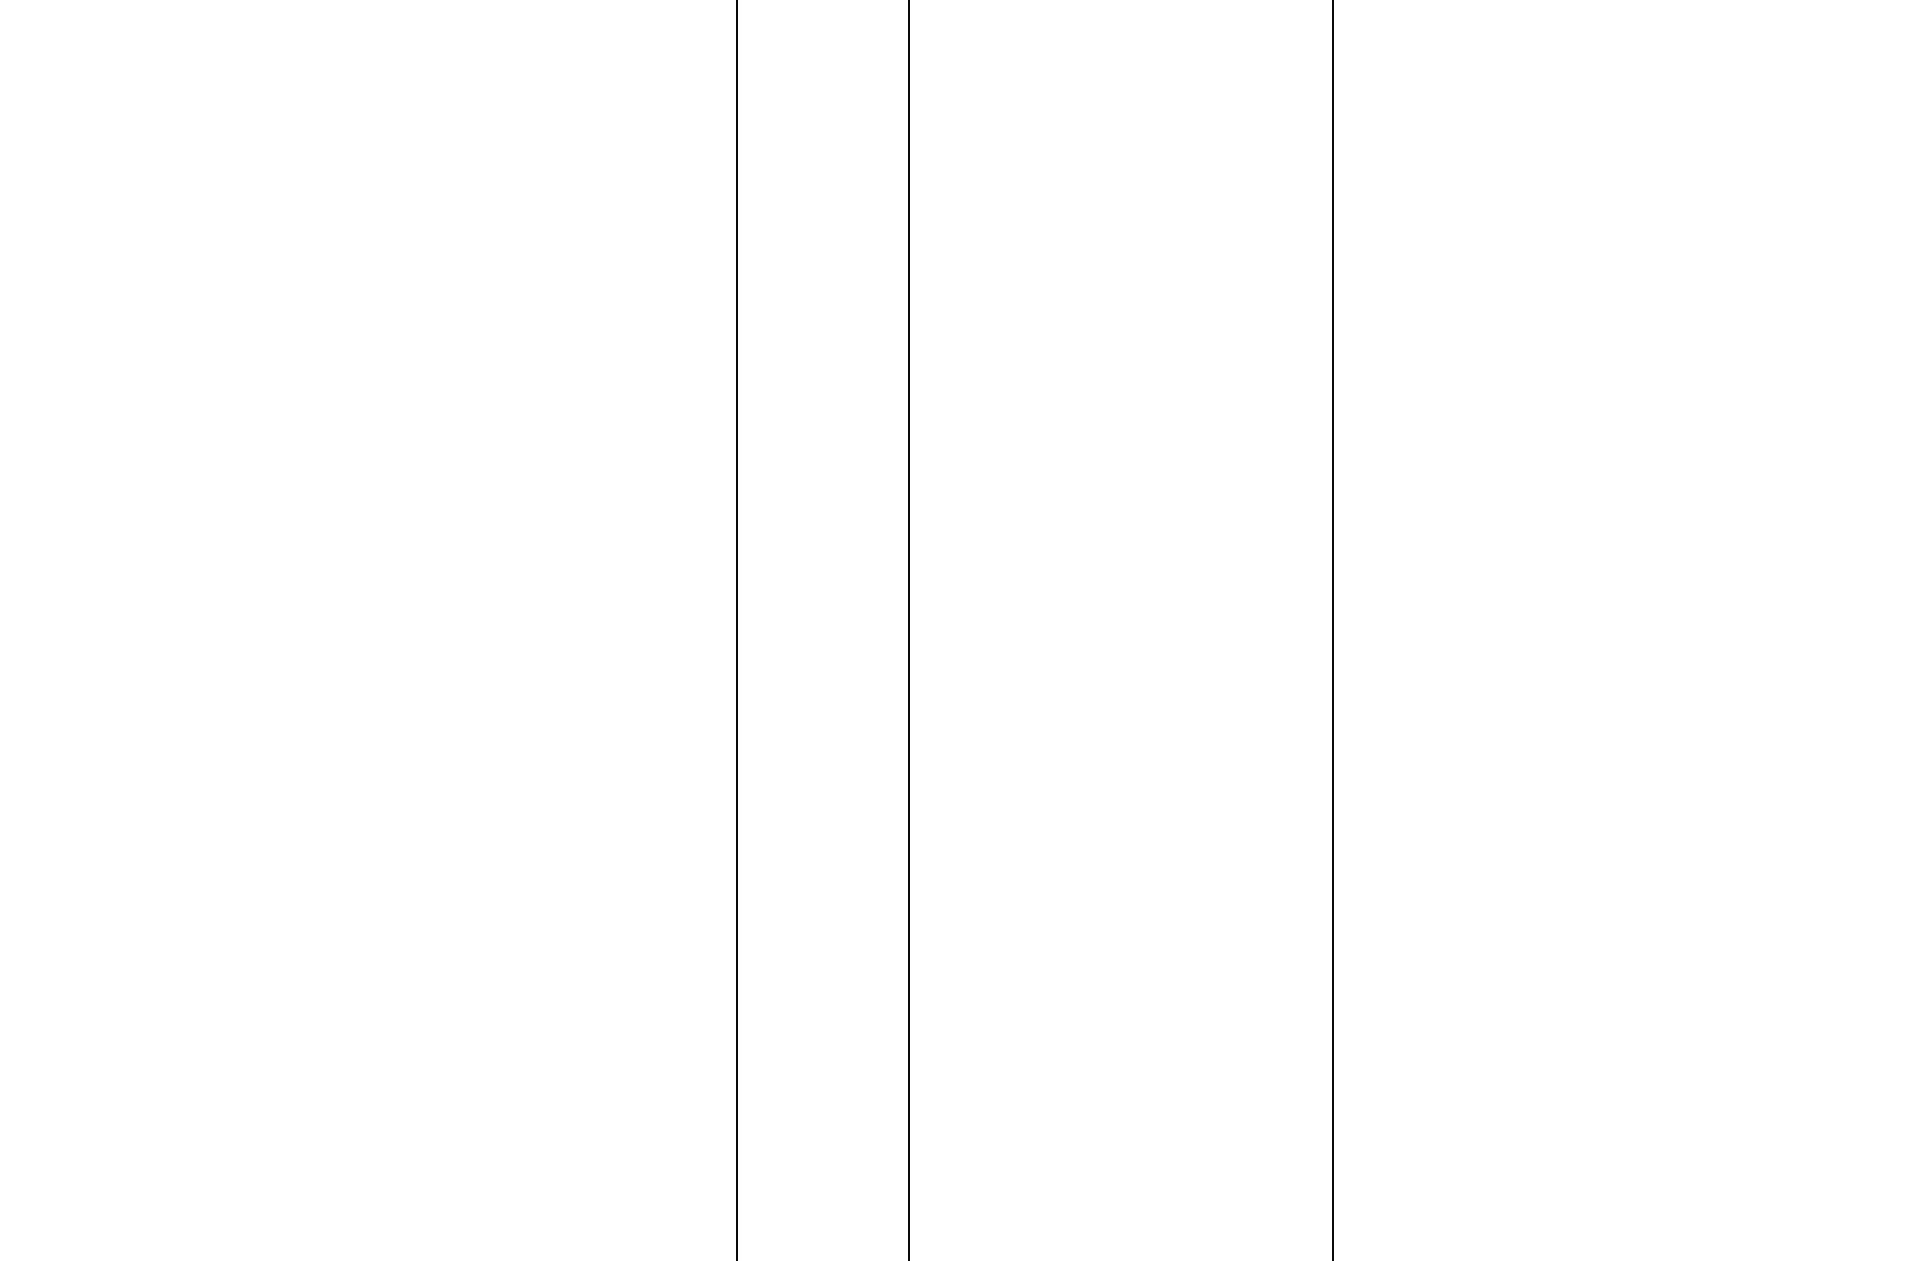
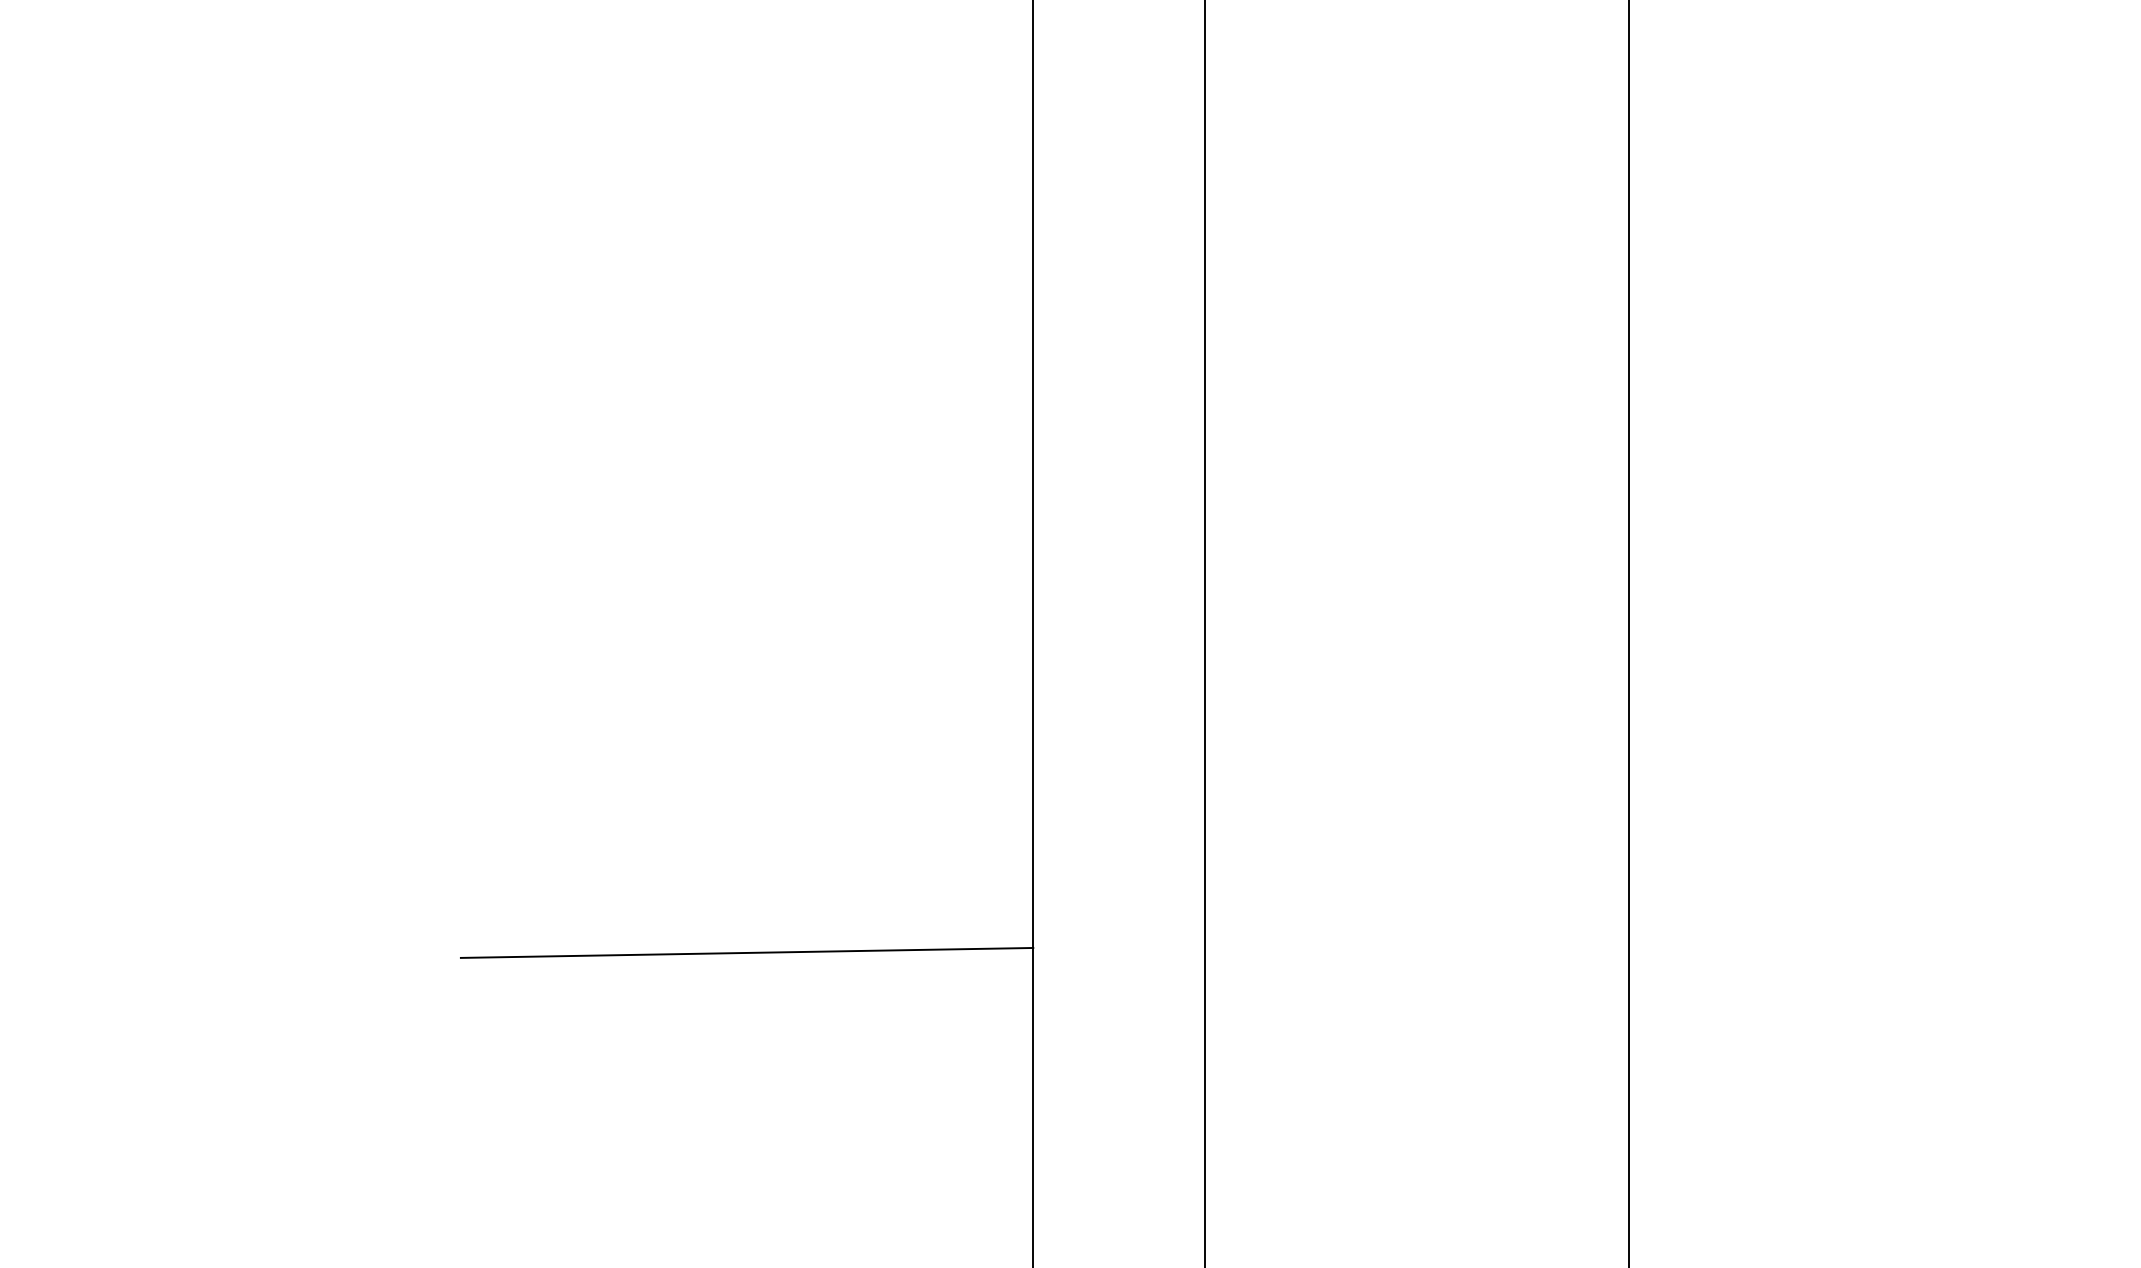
line: (450, 880) -> (746, 952), added

